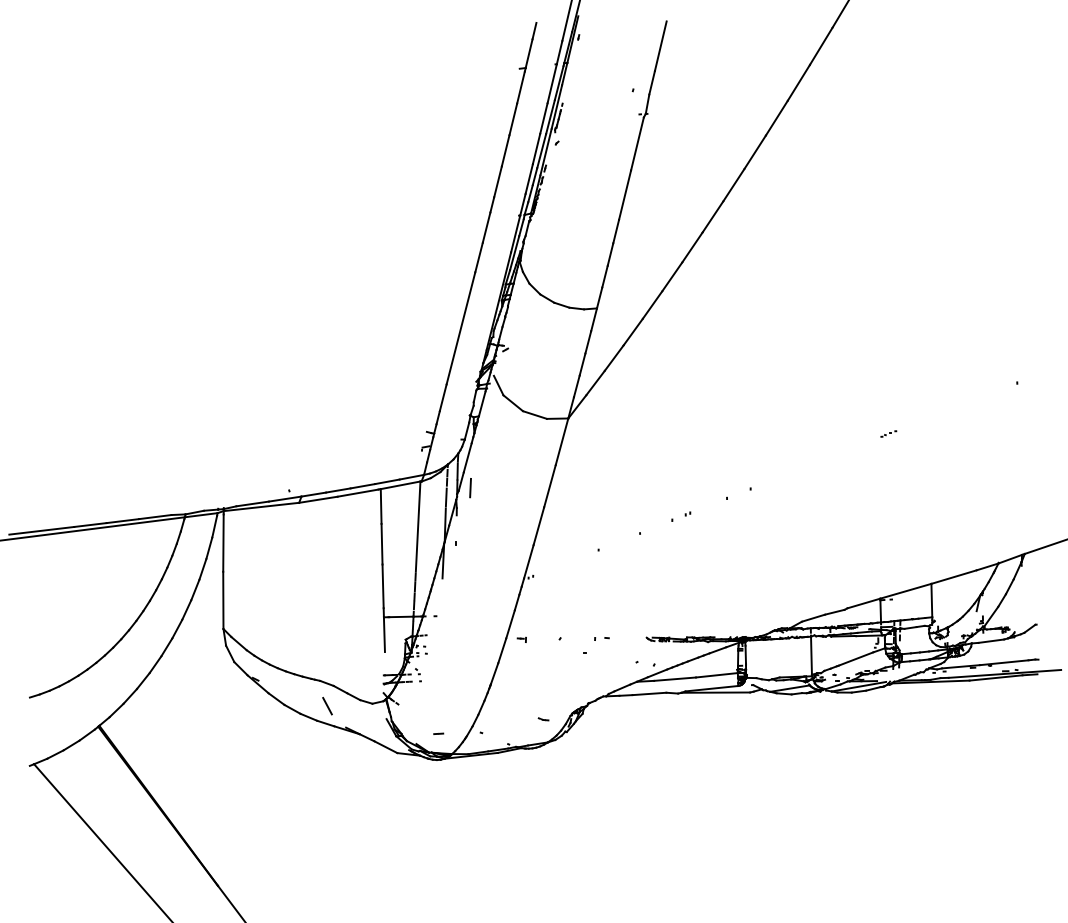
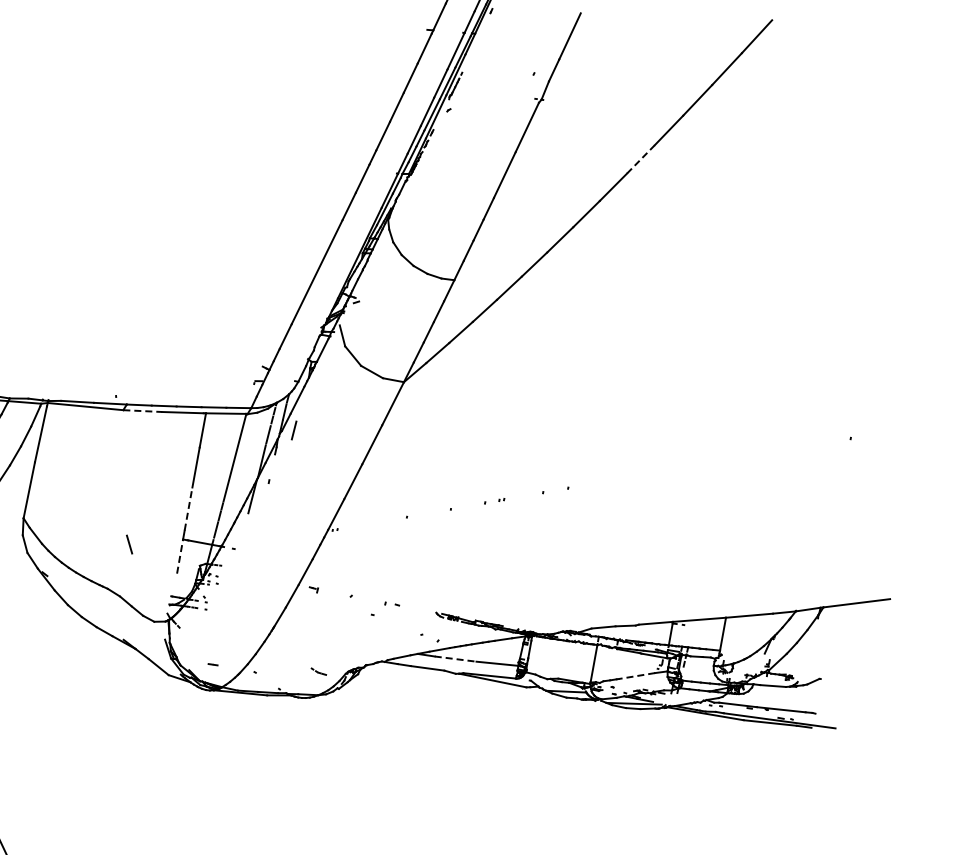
line: (755, 152) -> (641, 159), solid -> dashed
part: (888, 433) -> (714, 461), removed
line: (318, 499) -> (142, 410), solid -> dashed
line: (383, 586) -> (188, 509), solid -> dashed
line: (384, 634) -> (180, 556), solid -> dashed
line: (855, 659) -> (636, 676), solid -> dashed
line: (675, 679) -> (456, 659), solid -> dashed
line: (327, 706) -> (129, 544), moved
part: (543, 719) -> (318, 671), size x1.6

